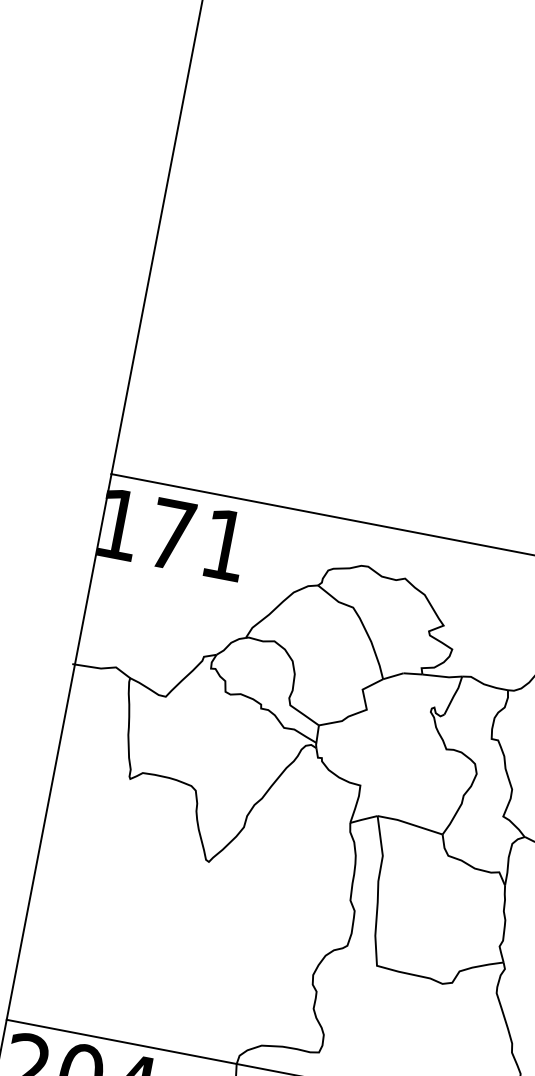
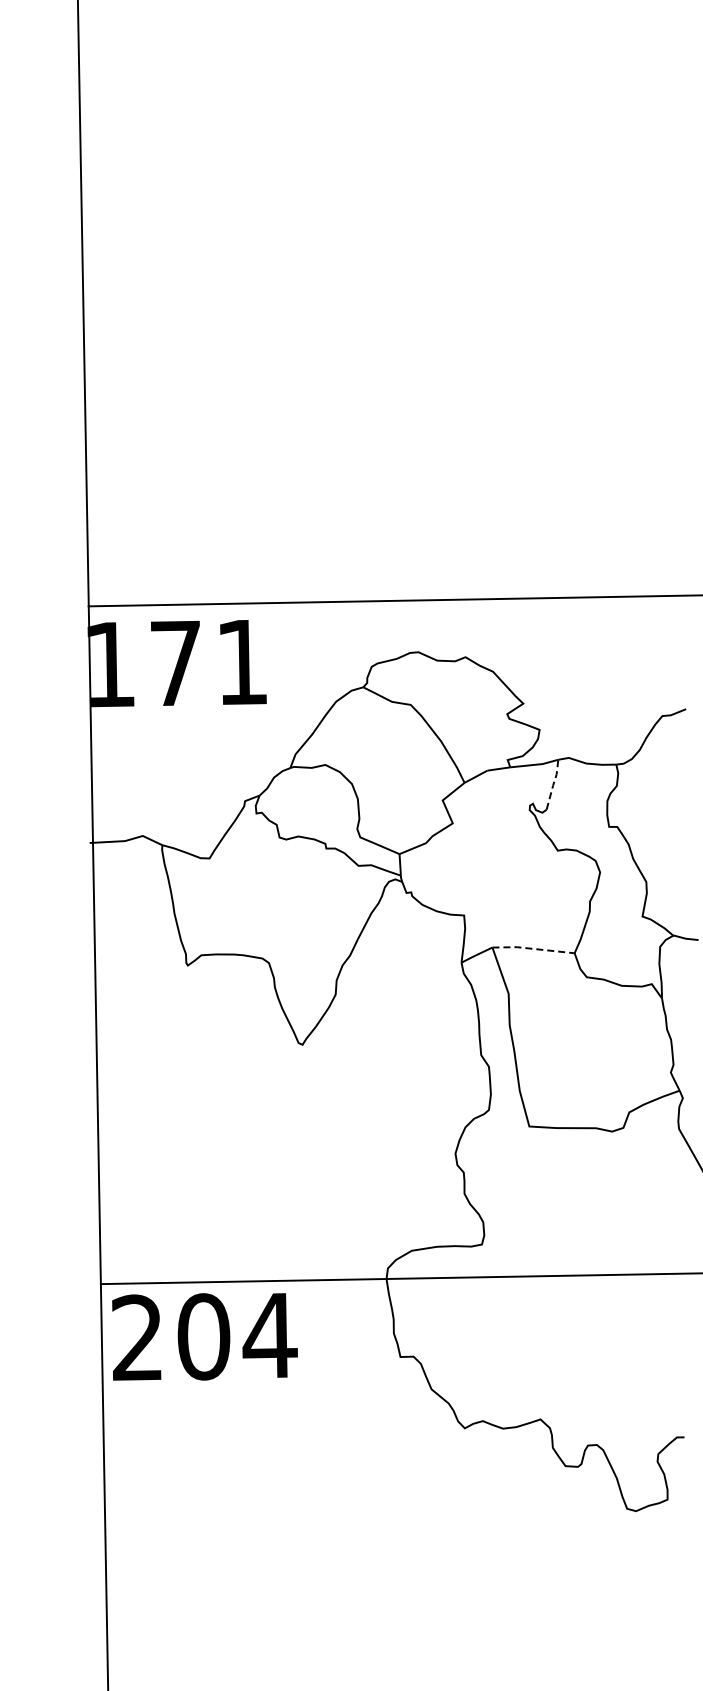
line: (454, 695) -> (553, 784), solid -> dashed
line: (410, 823) -> (533, 948), solid -> dashed

